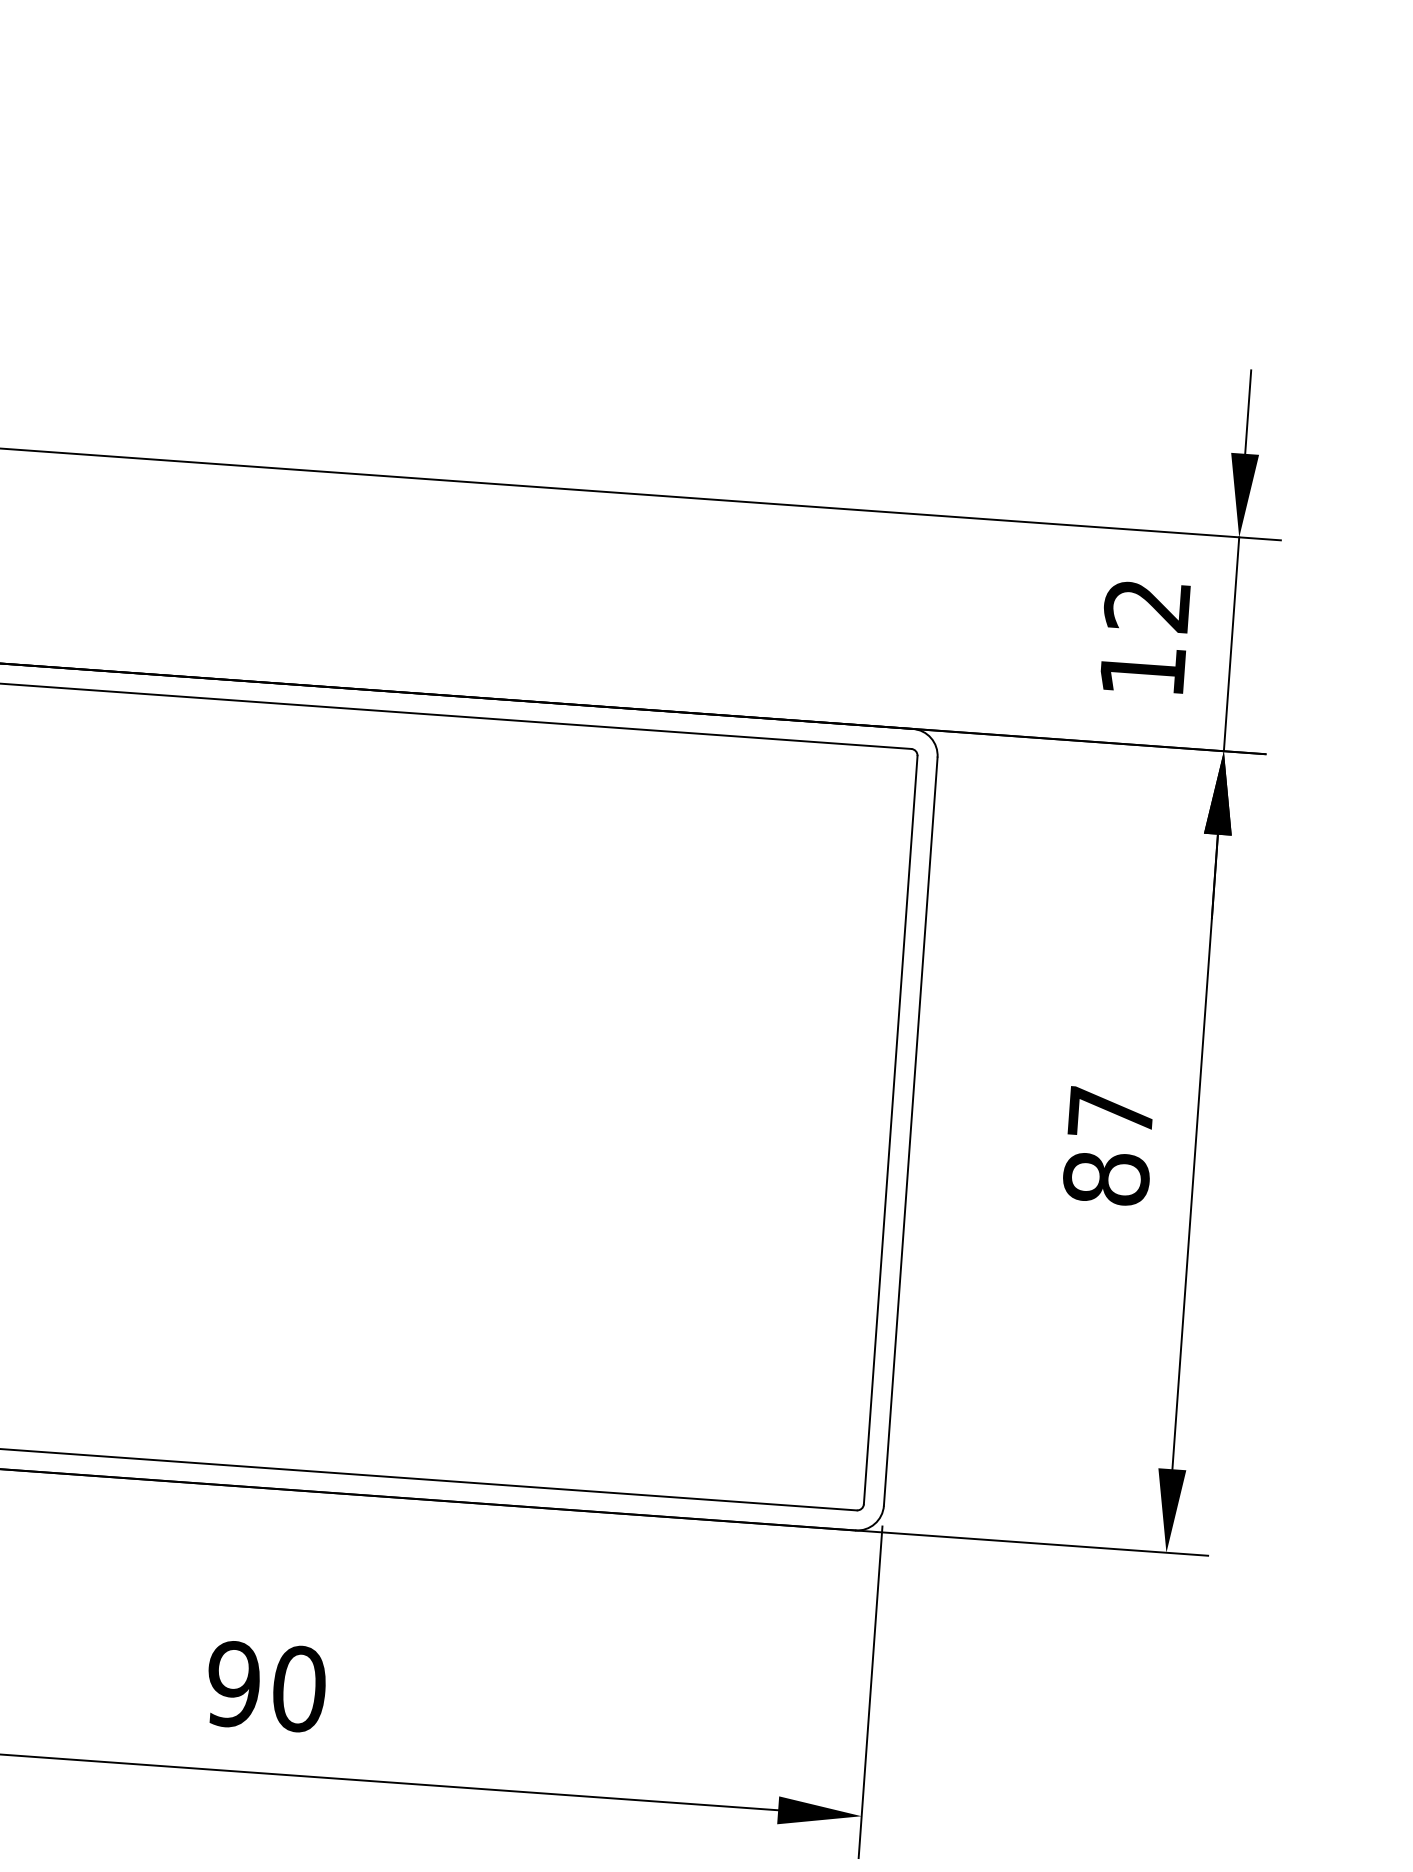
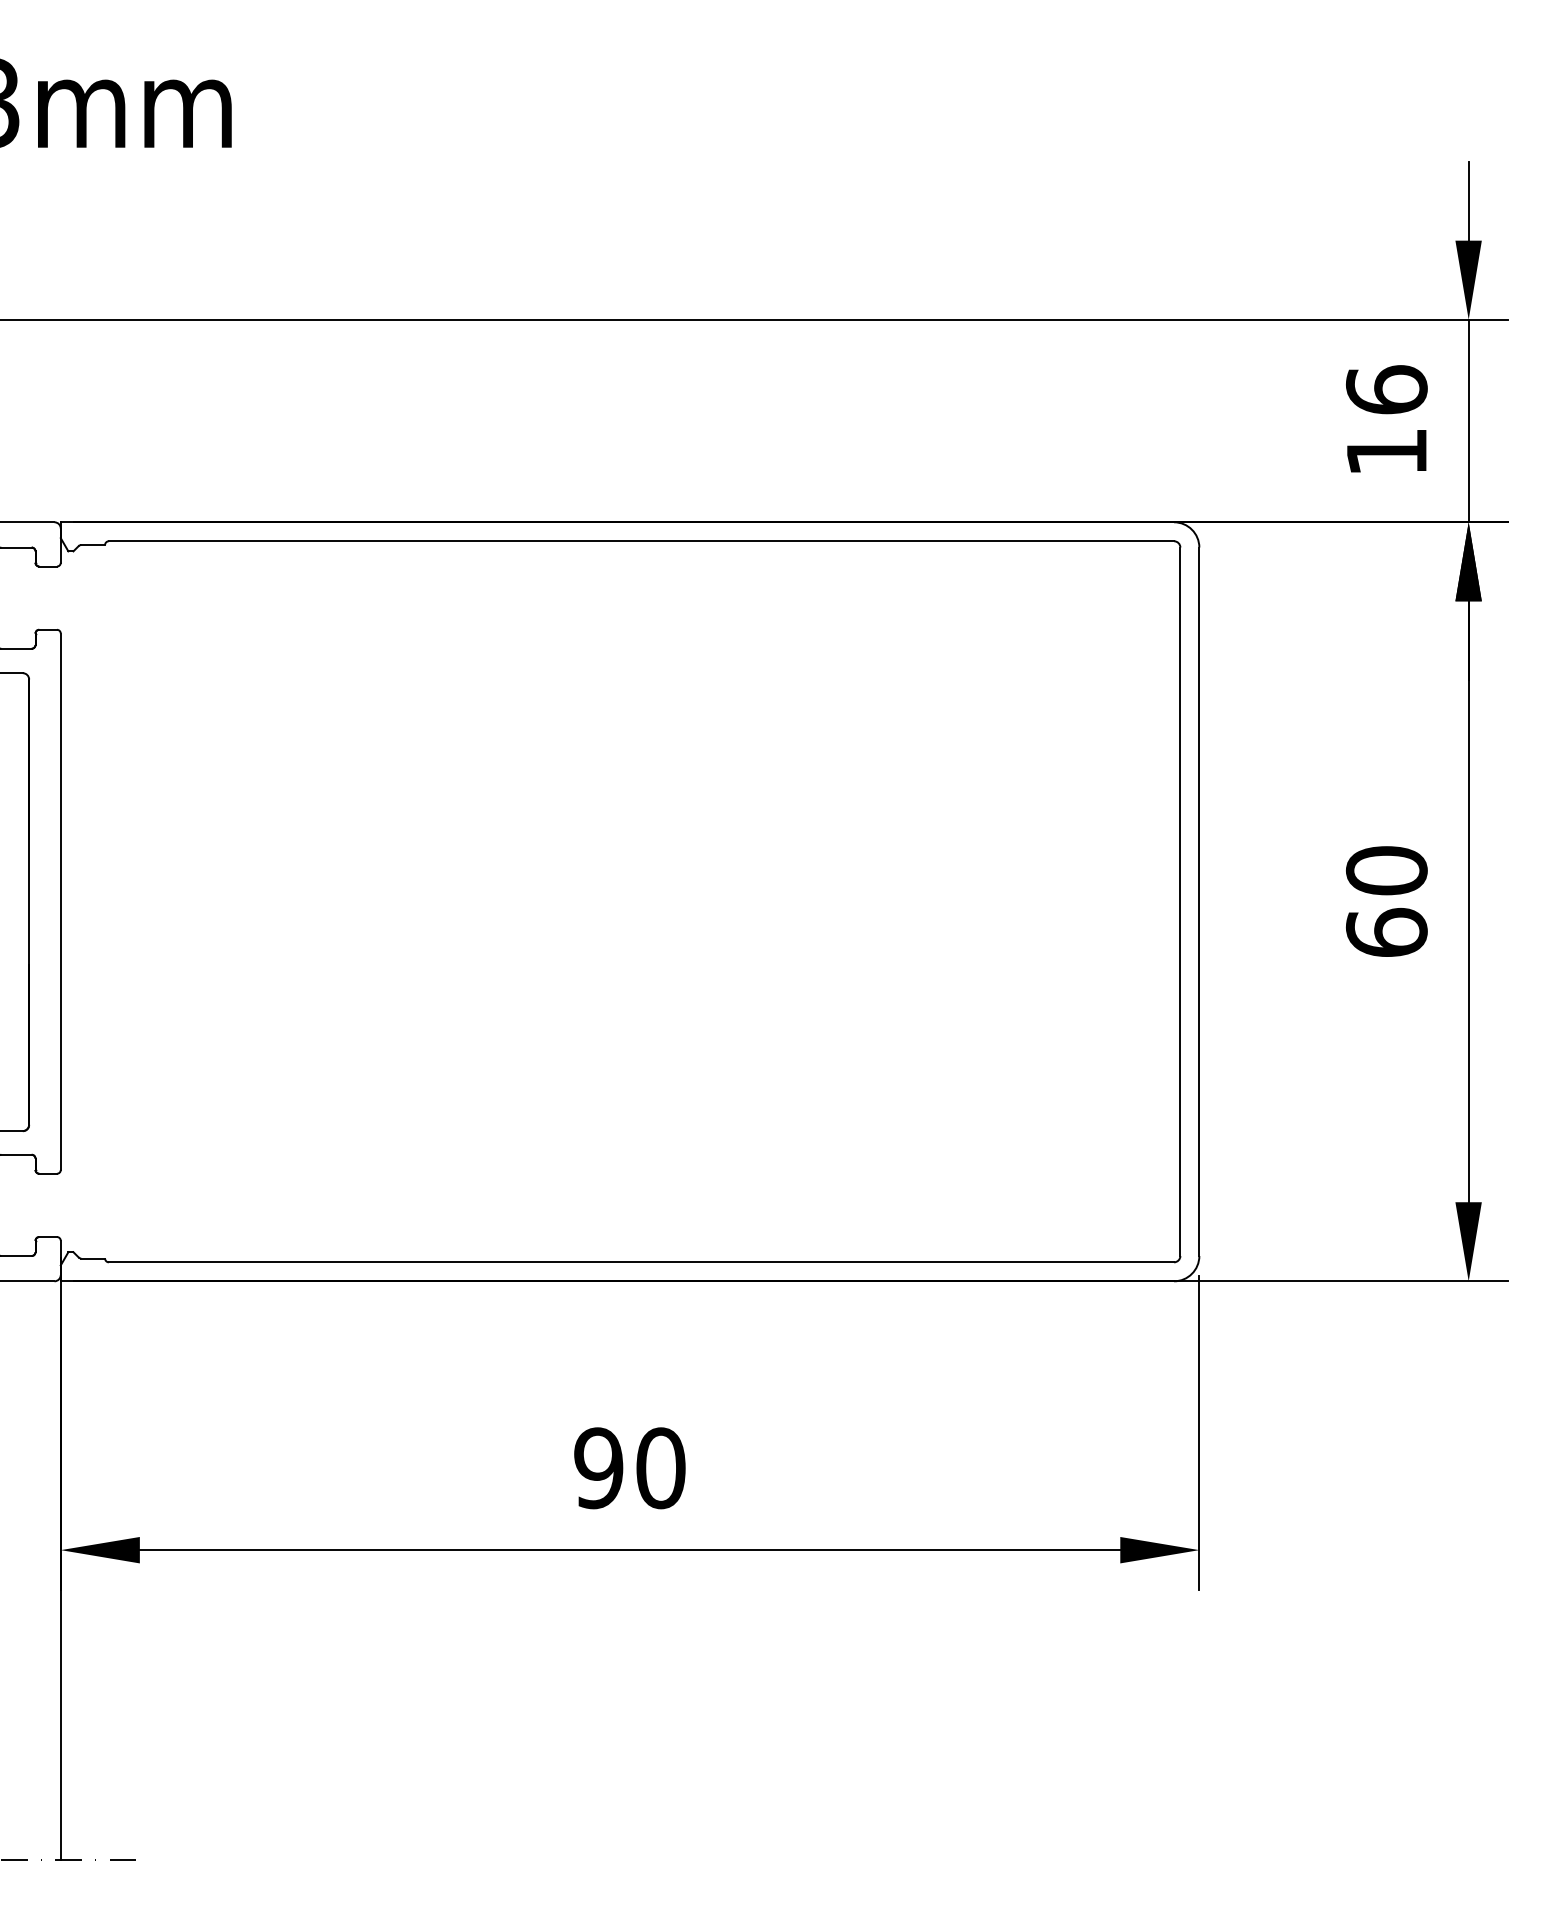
text: (1147, 604) -> (1386, 389), 12 -> 16
text: (1108, 1145) -> (1386, 901), 87 -> 60

